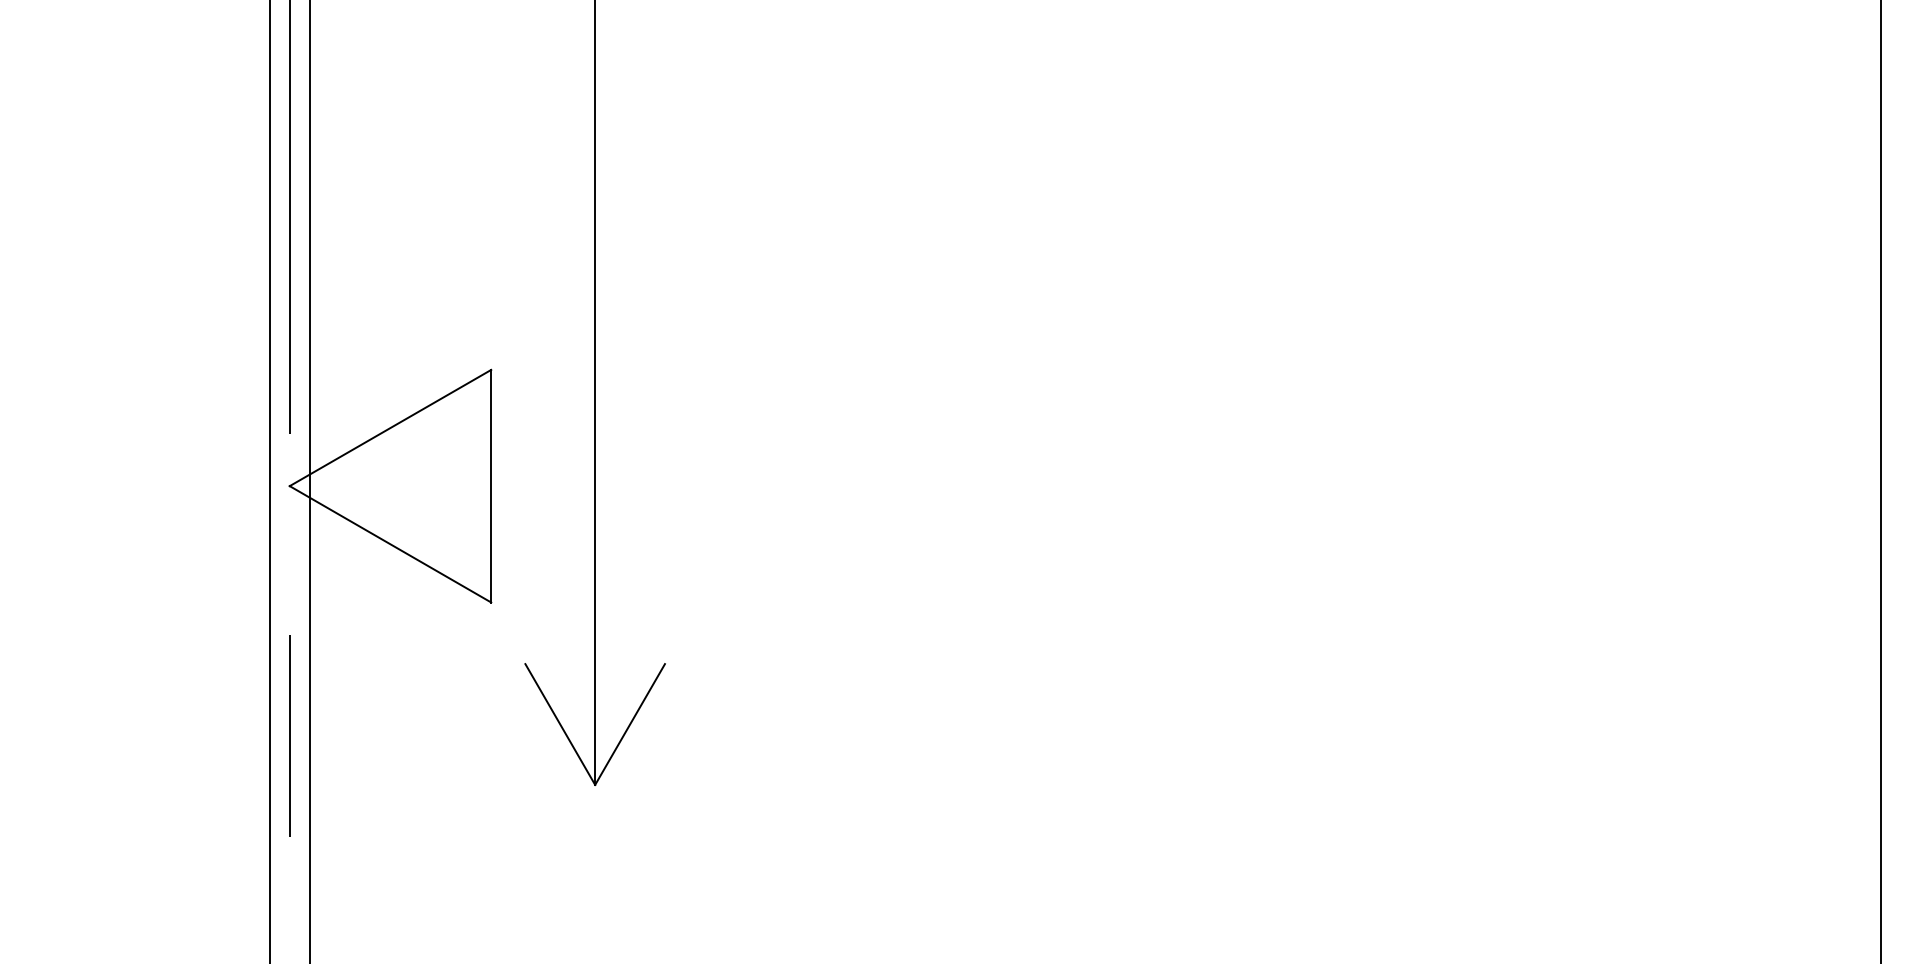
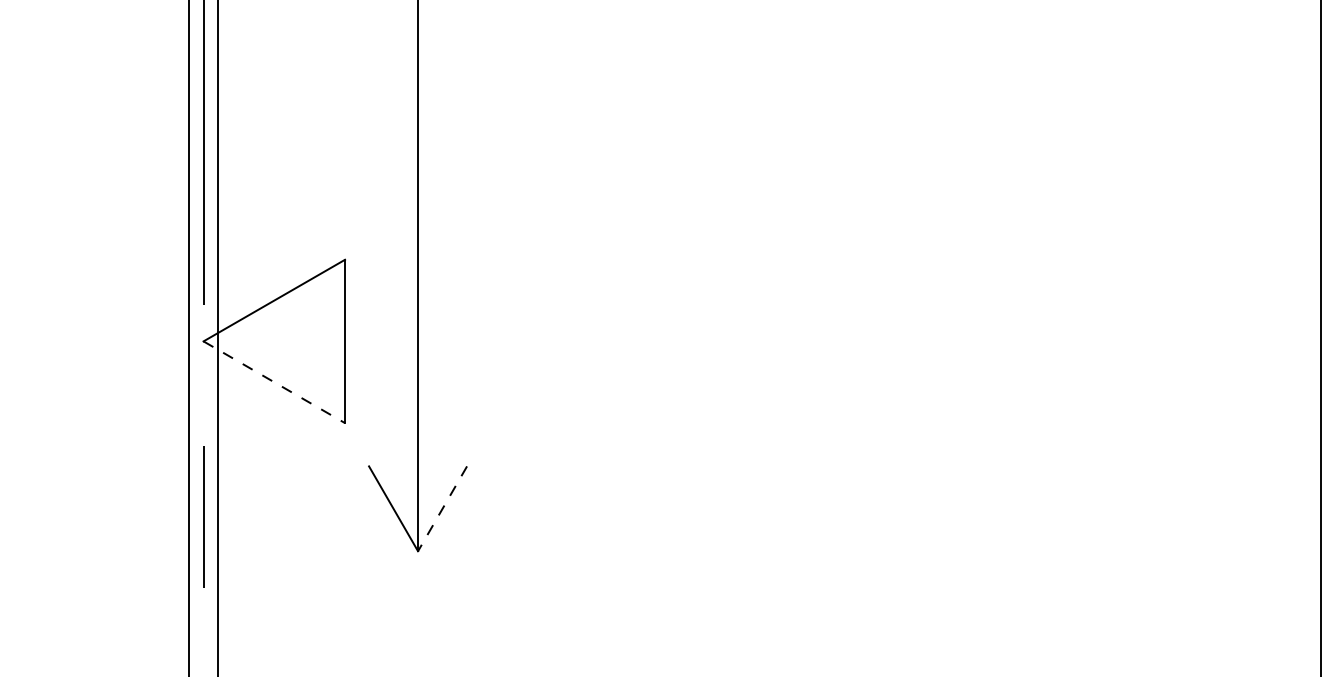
line: (390, 544) -> (274, 382), solid -> dashed
line: (629, 725) -> (442, 509), solid -> dashed

